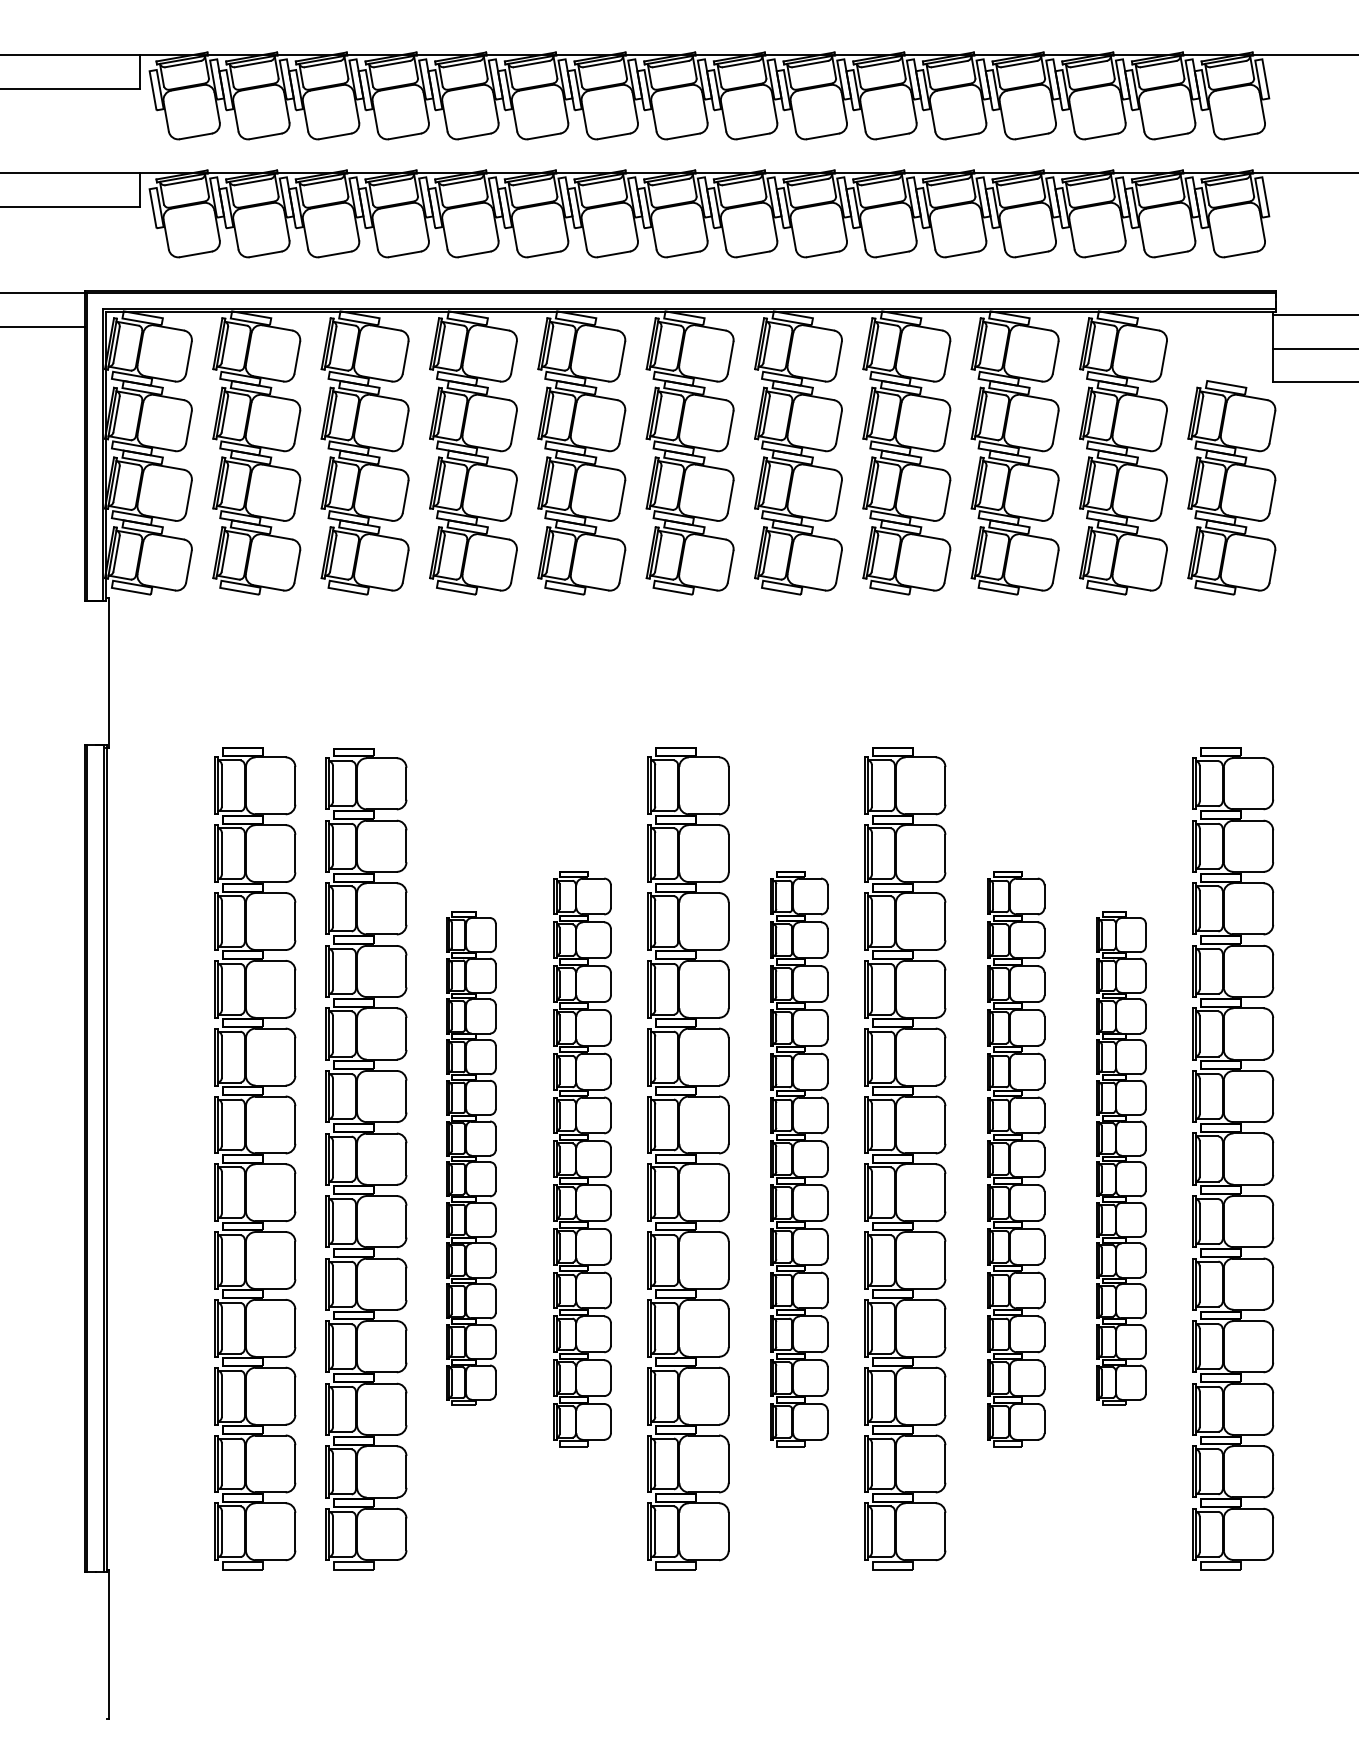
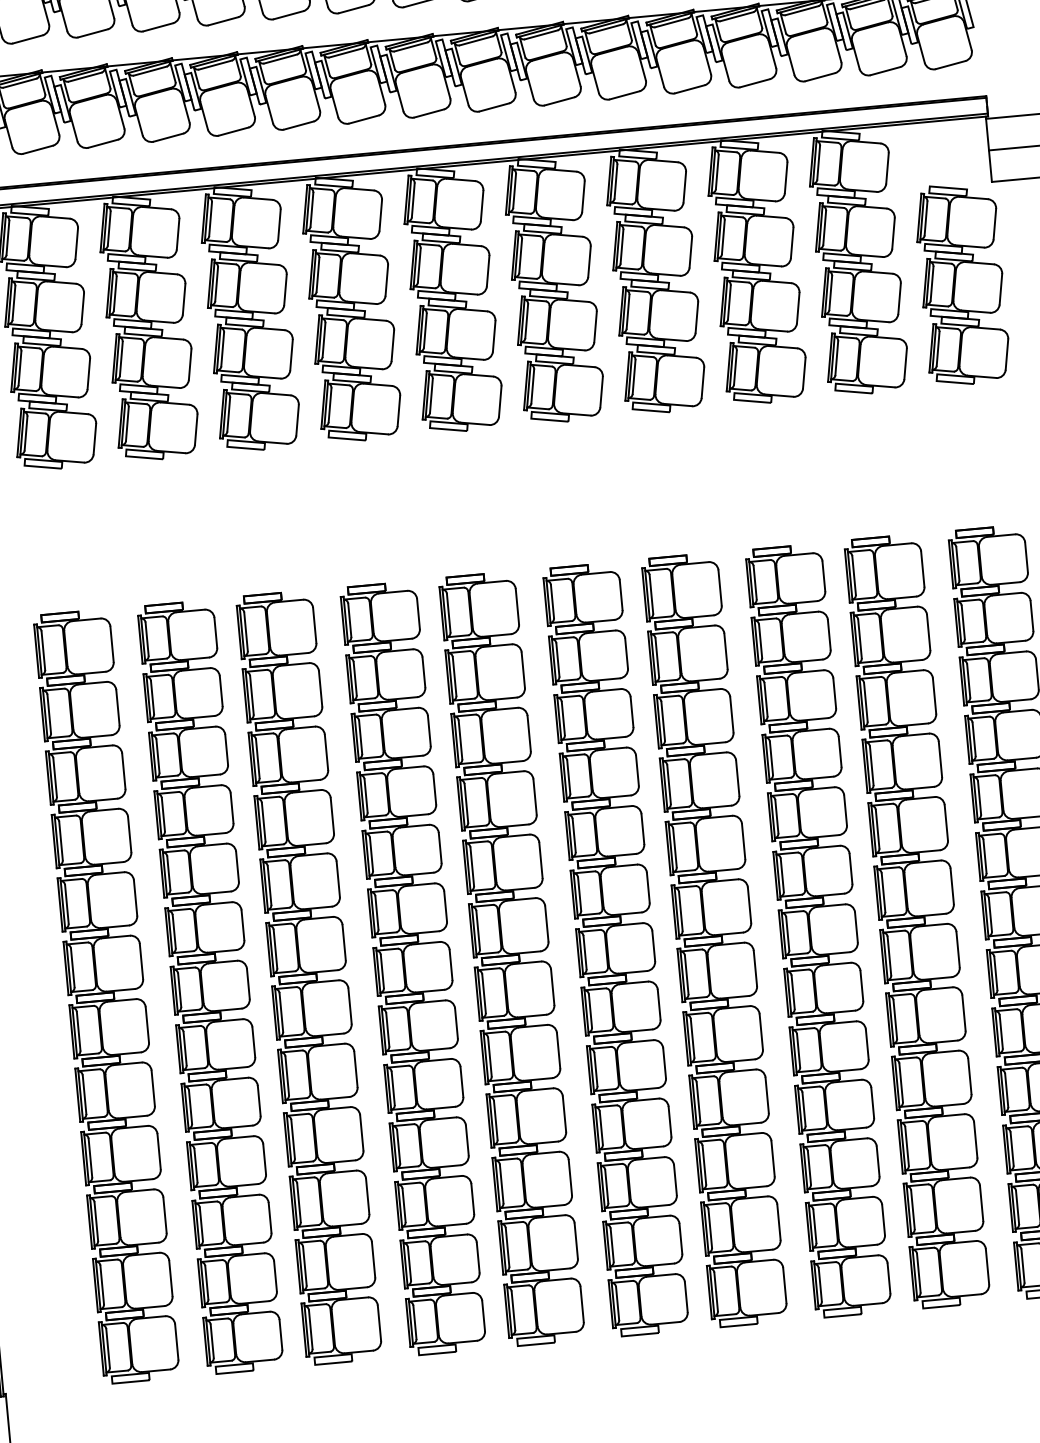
part: (471, 1158) -> (309, 977), size x1.67
part: (1121, 1158) -> (917, 921), size x1.67
part: (582, 1159) -> (413, 968), size x1.43
part: (799, 1159) -> (616, 950), size x1.43
part: (1016, 1159) -> (819, 931), size x1.43

